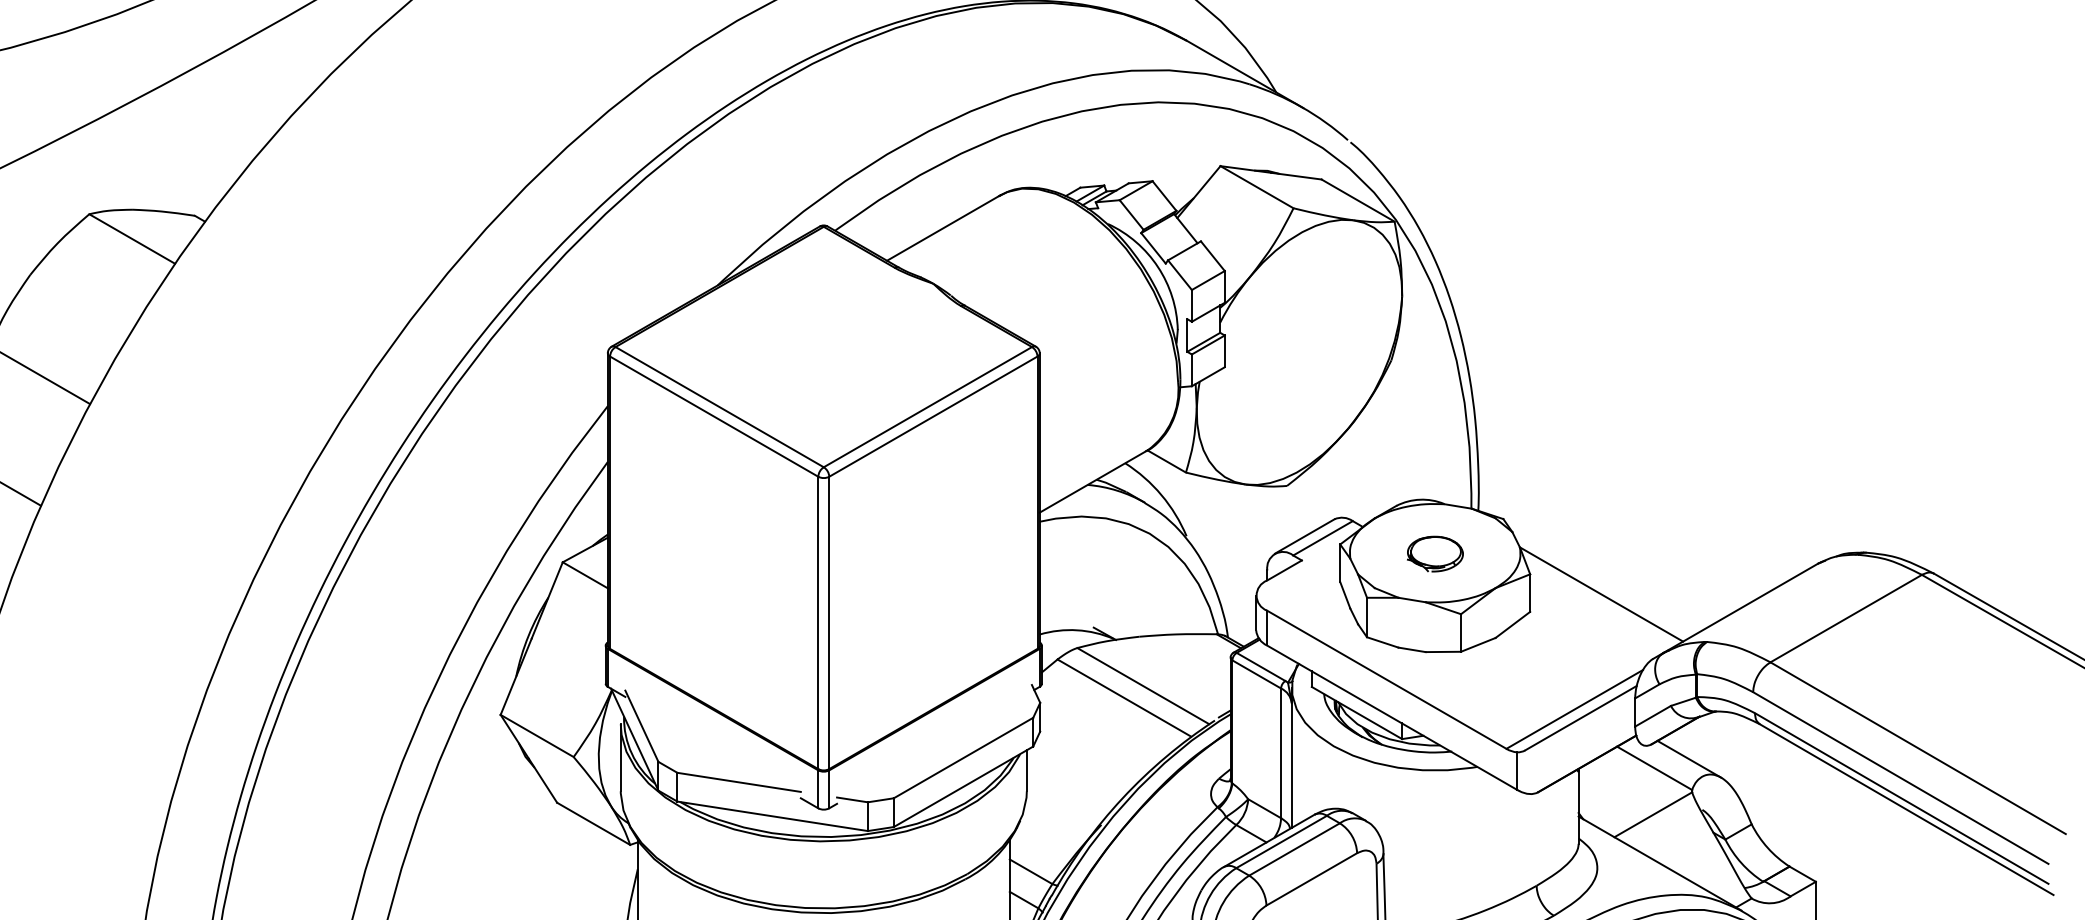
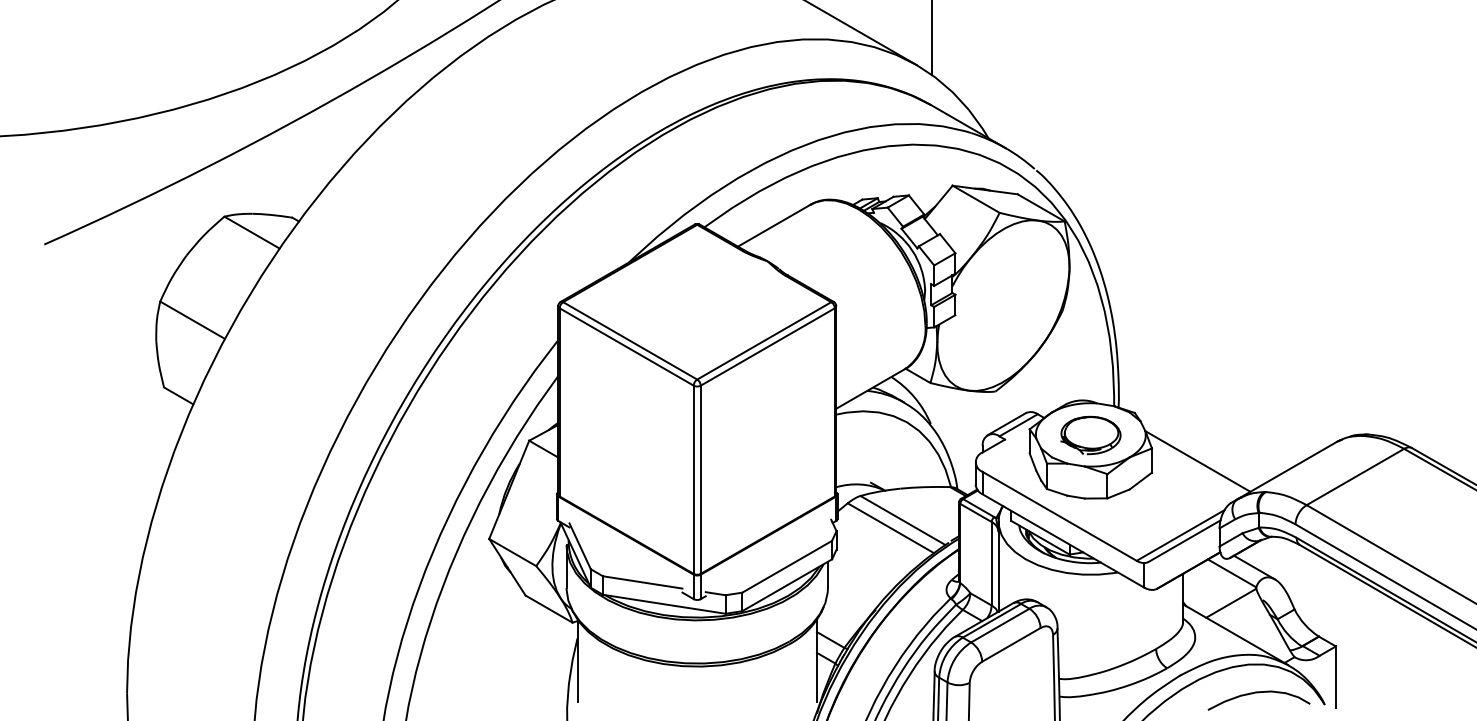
part: (1434, 554) -> (1090, 435), size x1.67

